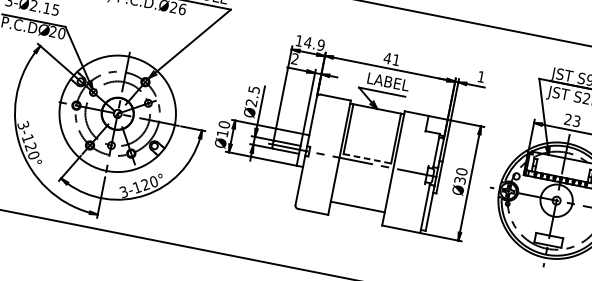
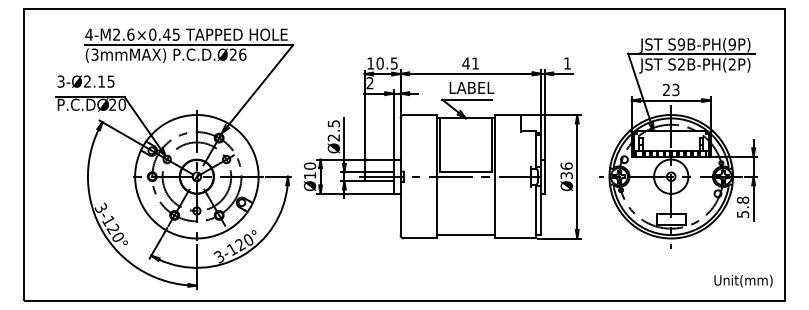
text: (313, 43) -> (386, 63), 14.9 -> 10.5
line: (367, 159) -> (465, 172), dashed -> solid
text: (461, 171) -> (566, 165), Ø30 -> Ø36
line: (357, 207) -> (465, 235), moved

